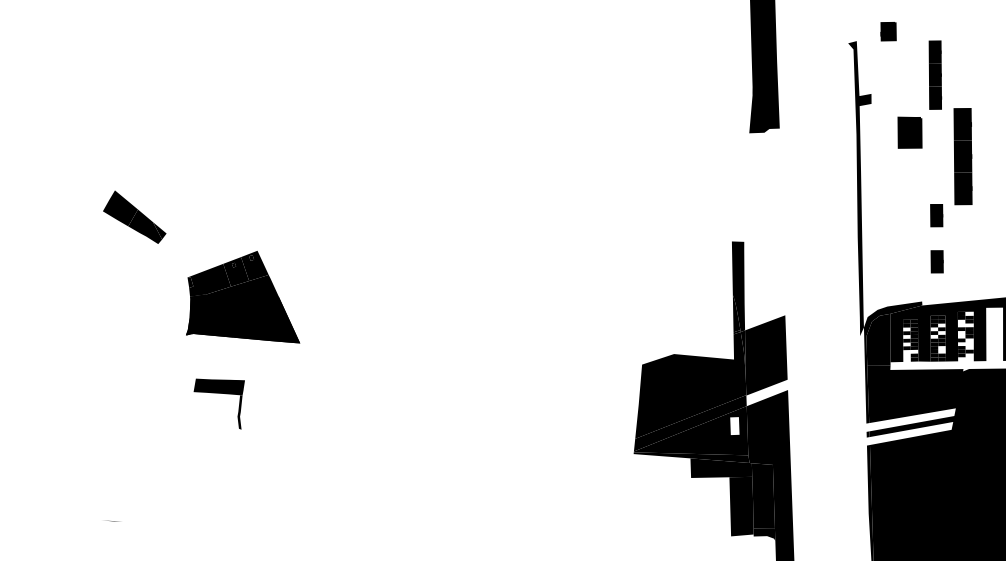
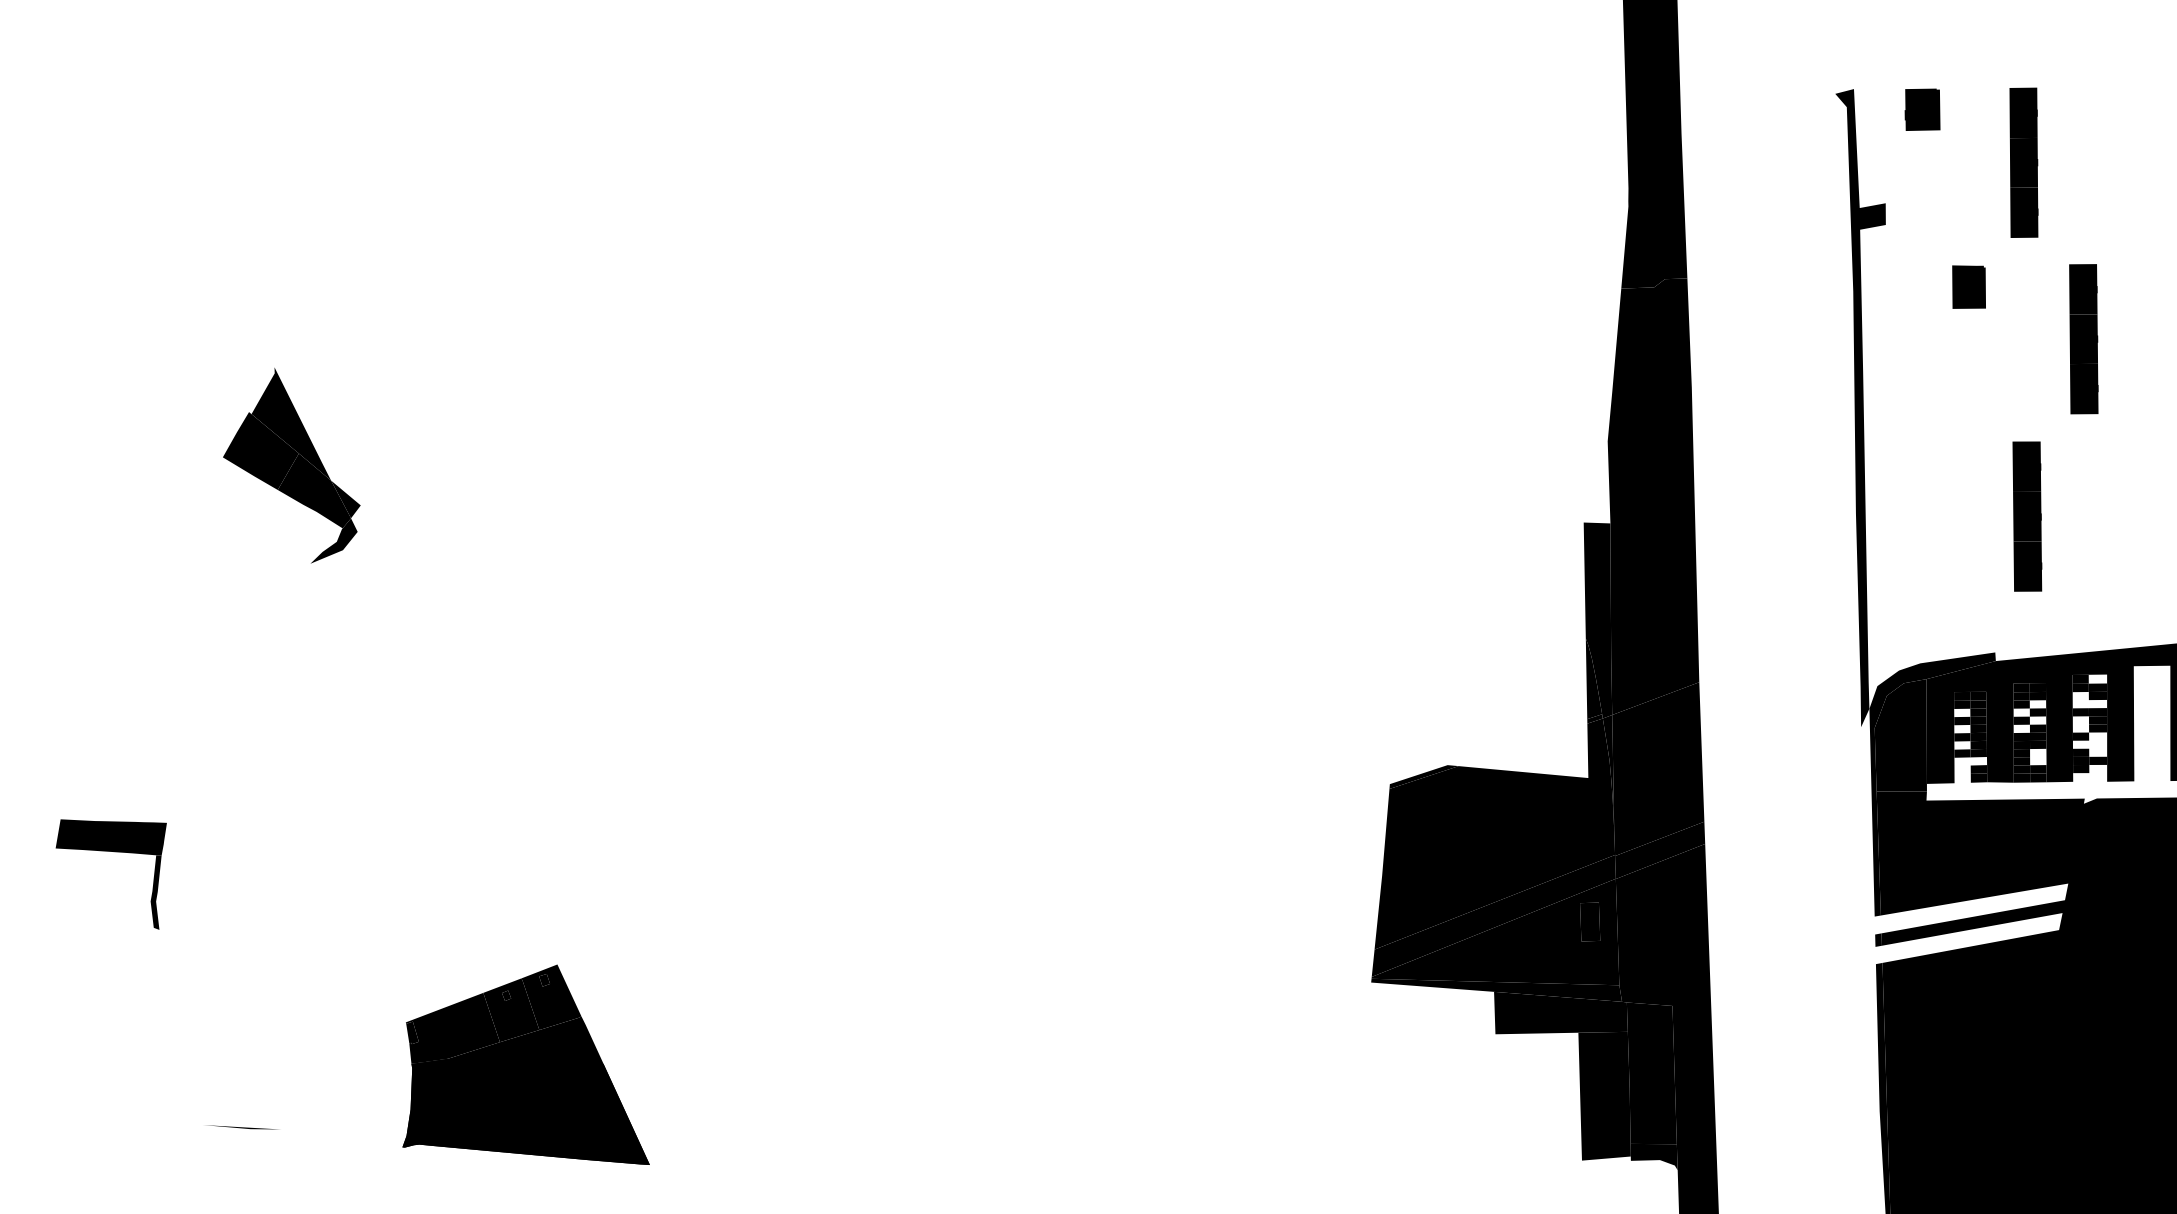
part: (888, 31) -> (1922, 109), moved
part: (909, 132) -> (1967, 286), size x0.62
part: (962, 156) -> (2082, 338), size x0.71
fill: (134, 195) -> (291, 423), added
fill: (763, 229) -> (1652, 496), added
fill: (936, 238) -> (2026, 516), added
fill: (154, 249) -> (334, 539), added
part: (243, 297) -> (527, 1065), moved
fill: (658, 358) -> (1424, 775), added
fill: (767, 392) -> (1660, 849), added
part: (218, 393) -> (109, 851), moved
fill: (734, 426) -> (1589, 922), added
part: (112, 520) -> (243, 1126), size x1.67

